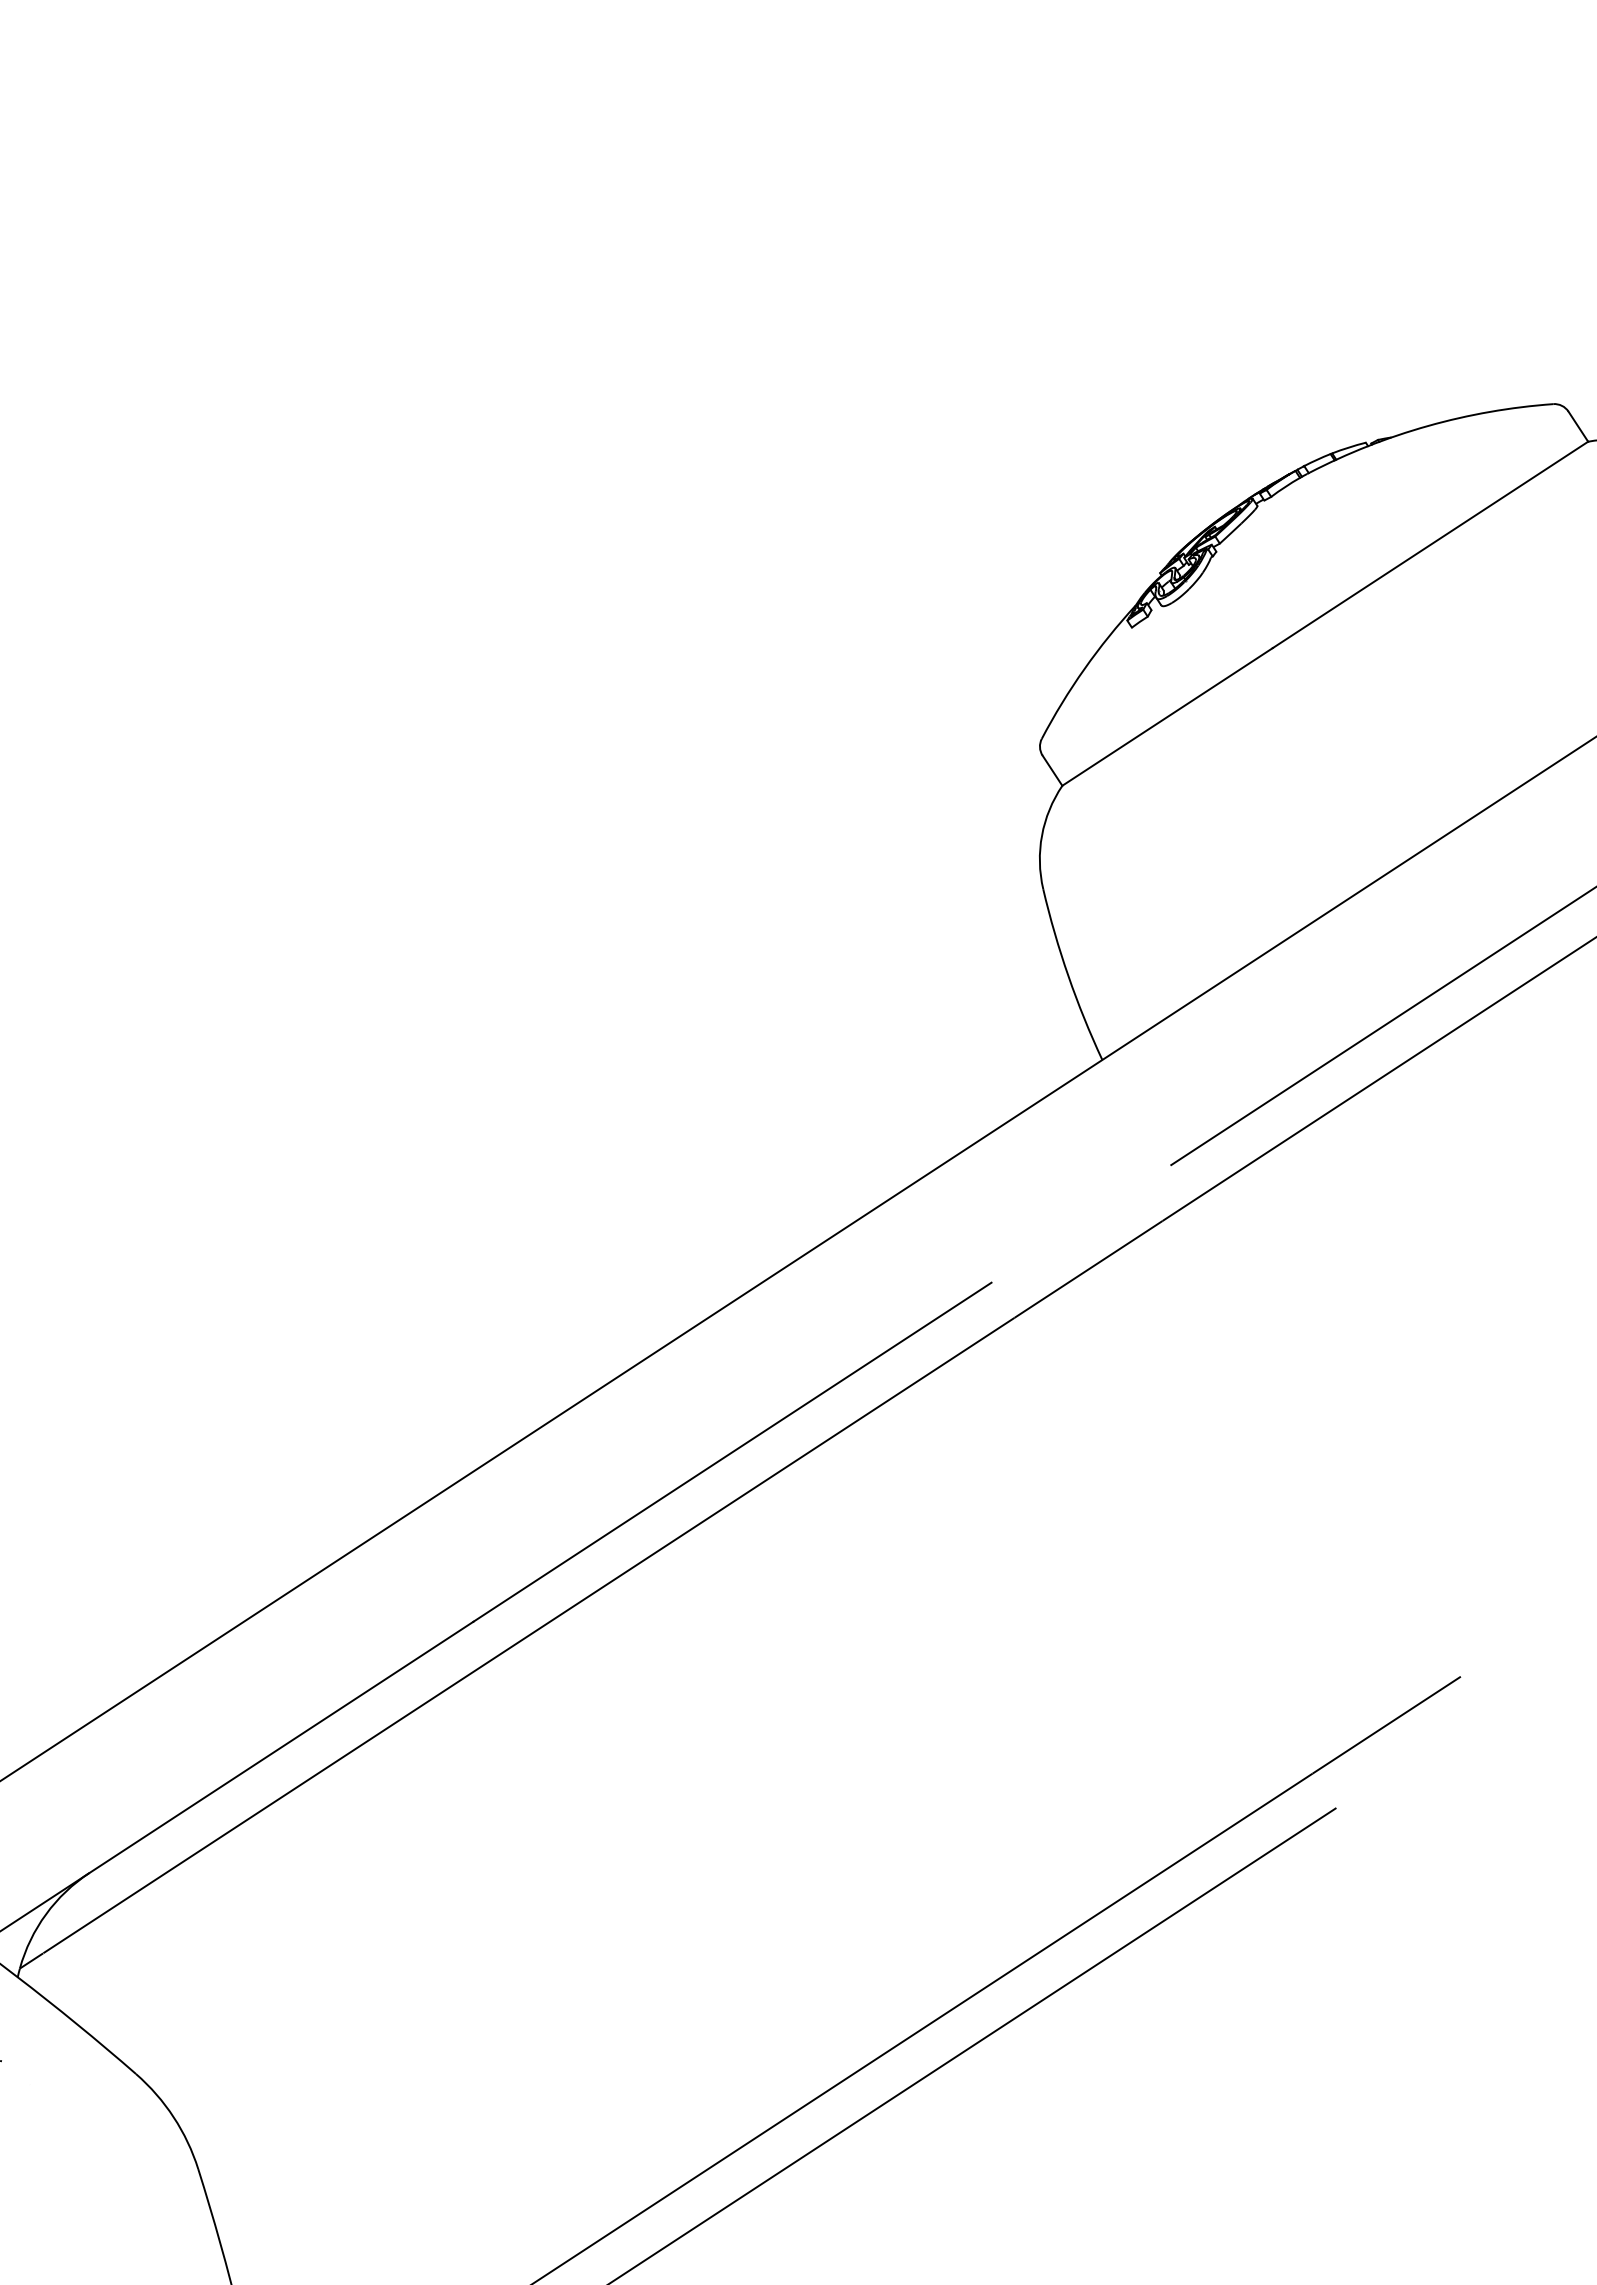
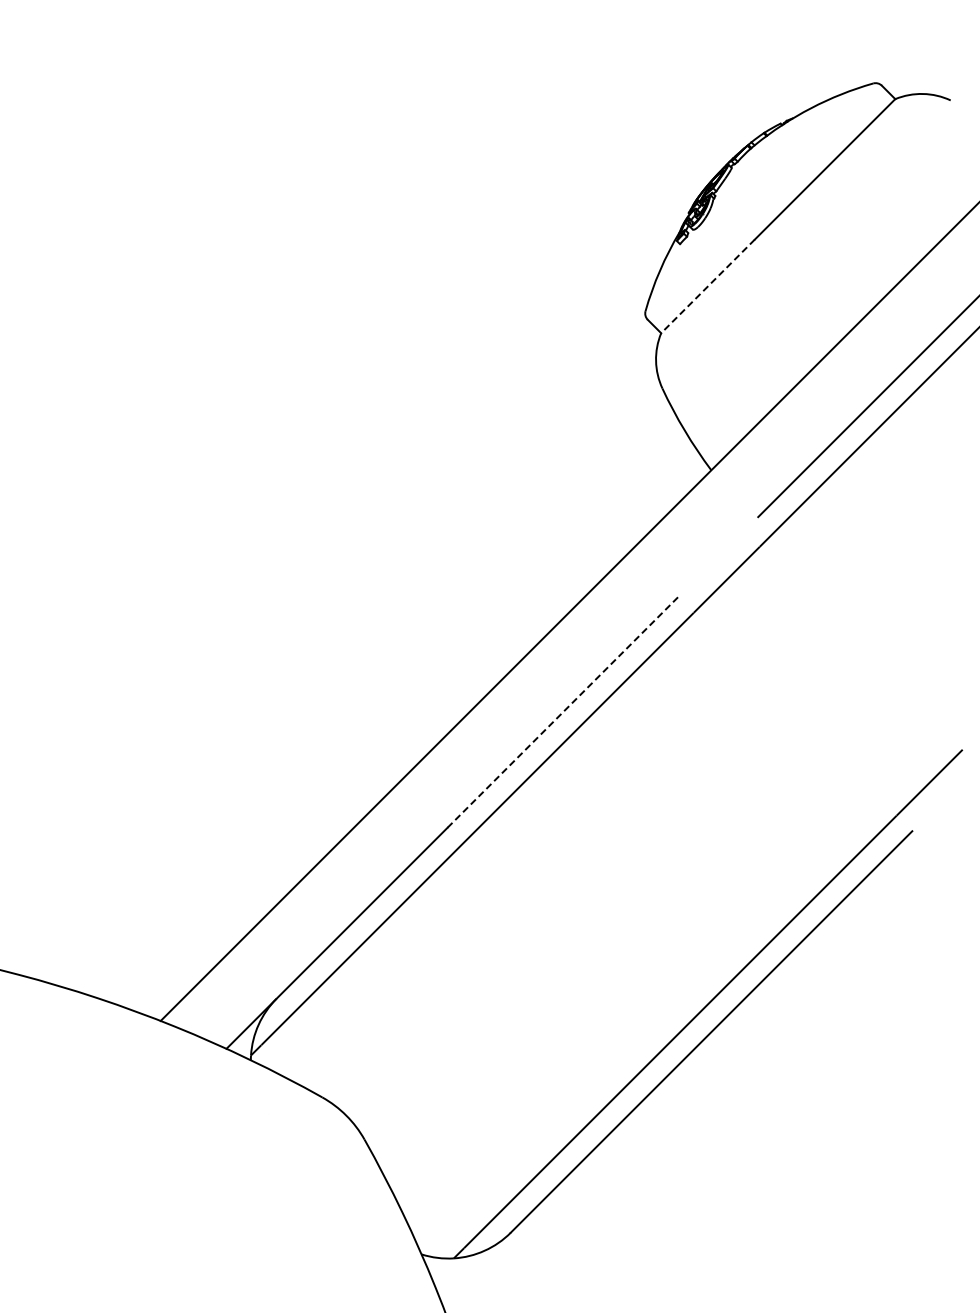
line: (1166, 716) -> (707, 286), solid -> dashed
line: (733, 1452) -> (563, 712), solid -> dashed

